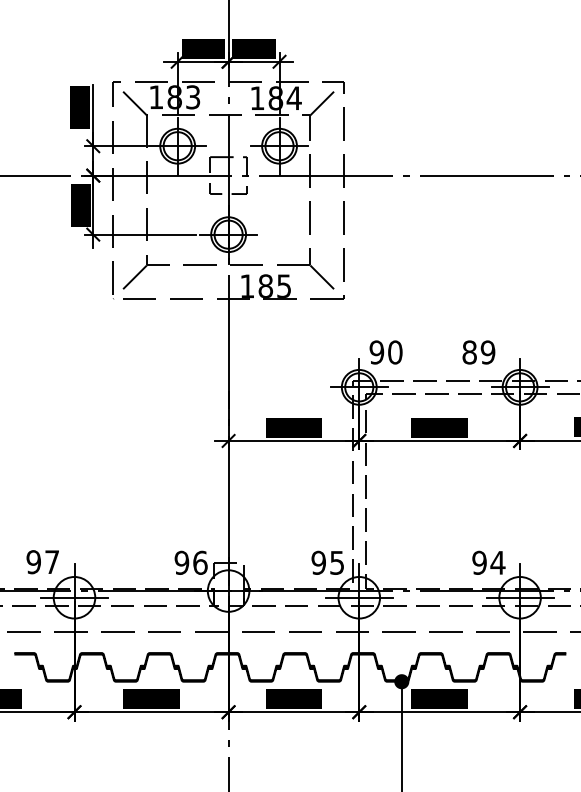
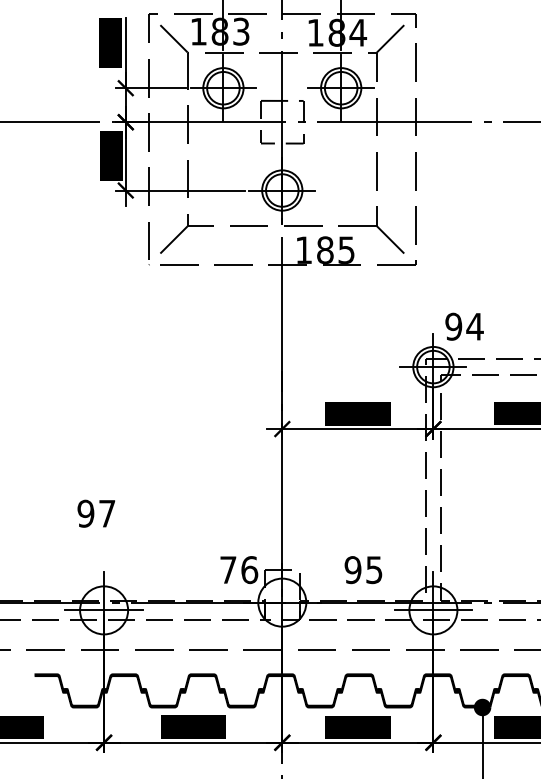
text: (394, 352) -> (474, 326), 90 -> 94
text: (42, 562) -> (95, 514), moved
text: (181, 562) -> (227, 569), 96 -> 76
text: (327, 562) -> (363, 569), moved

